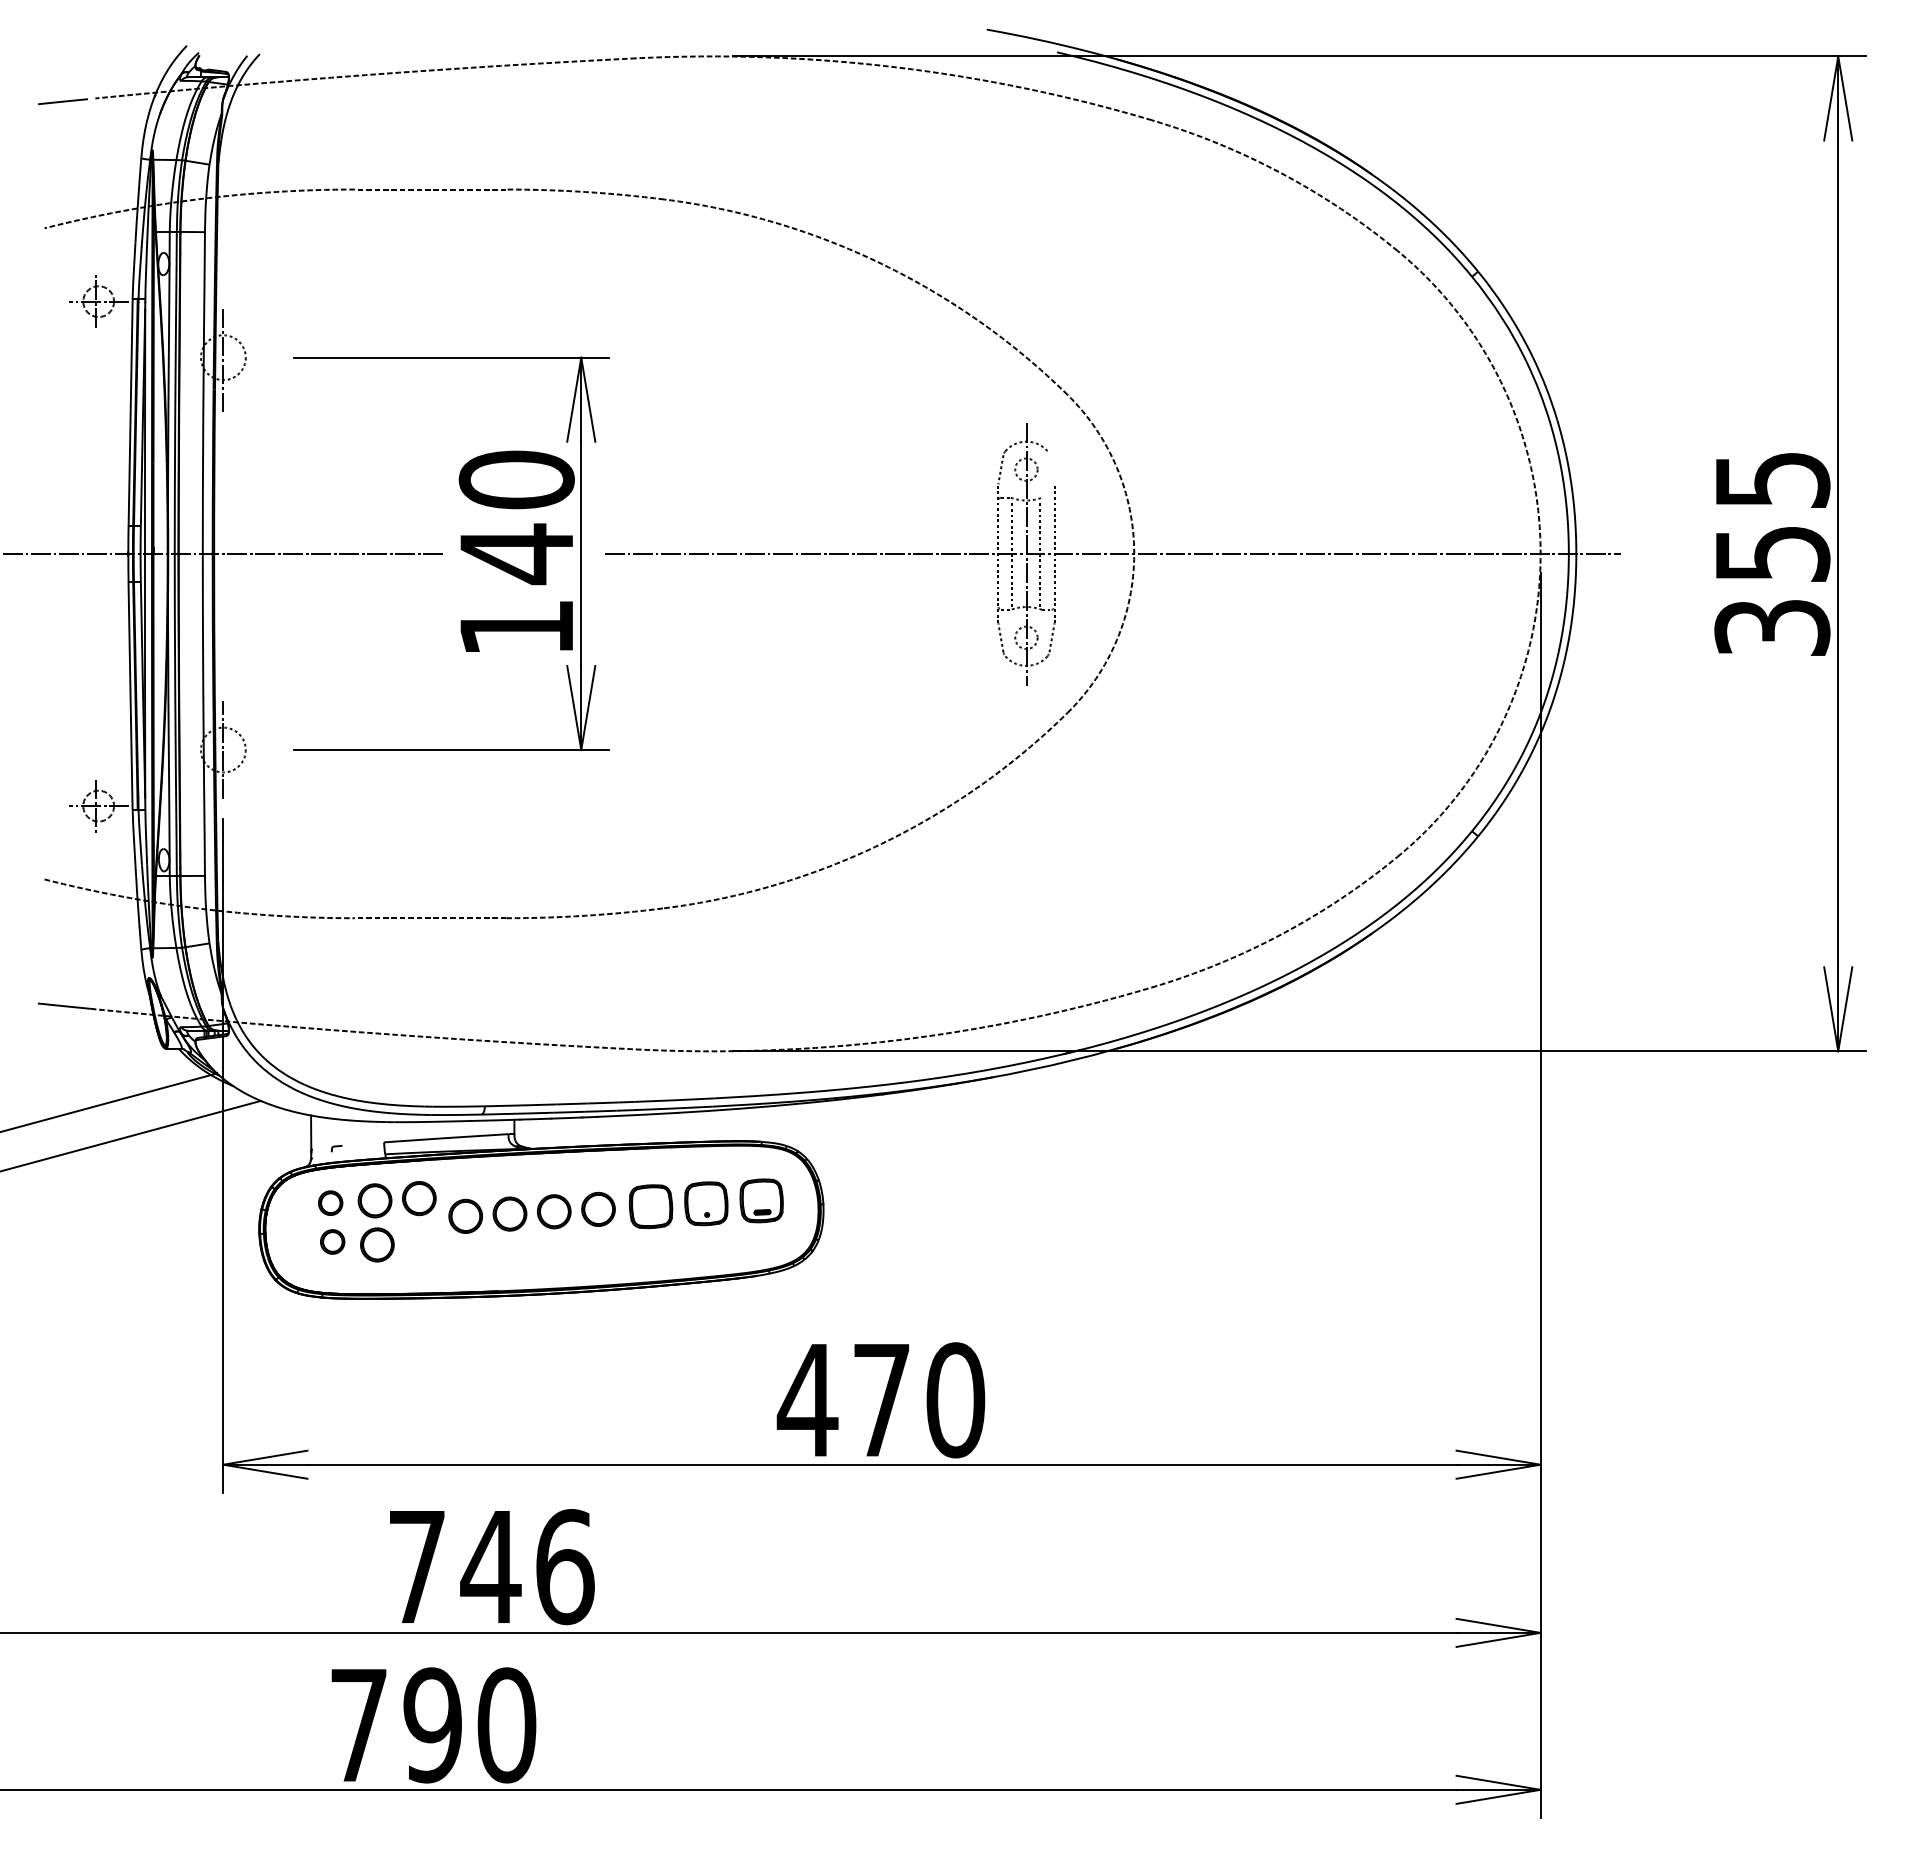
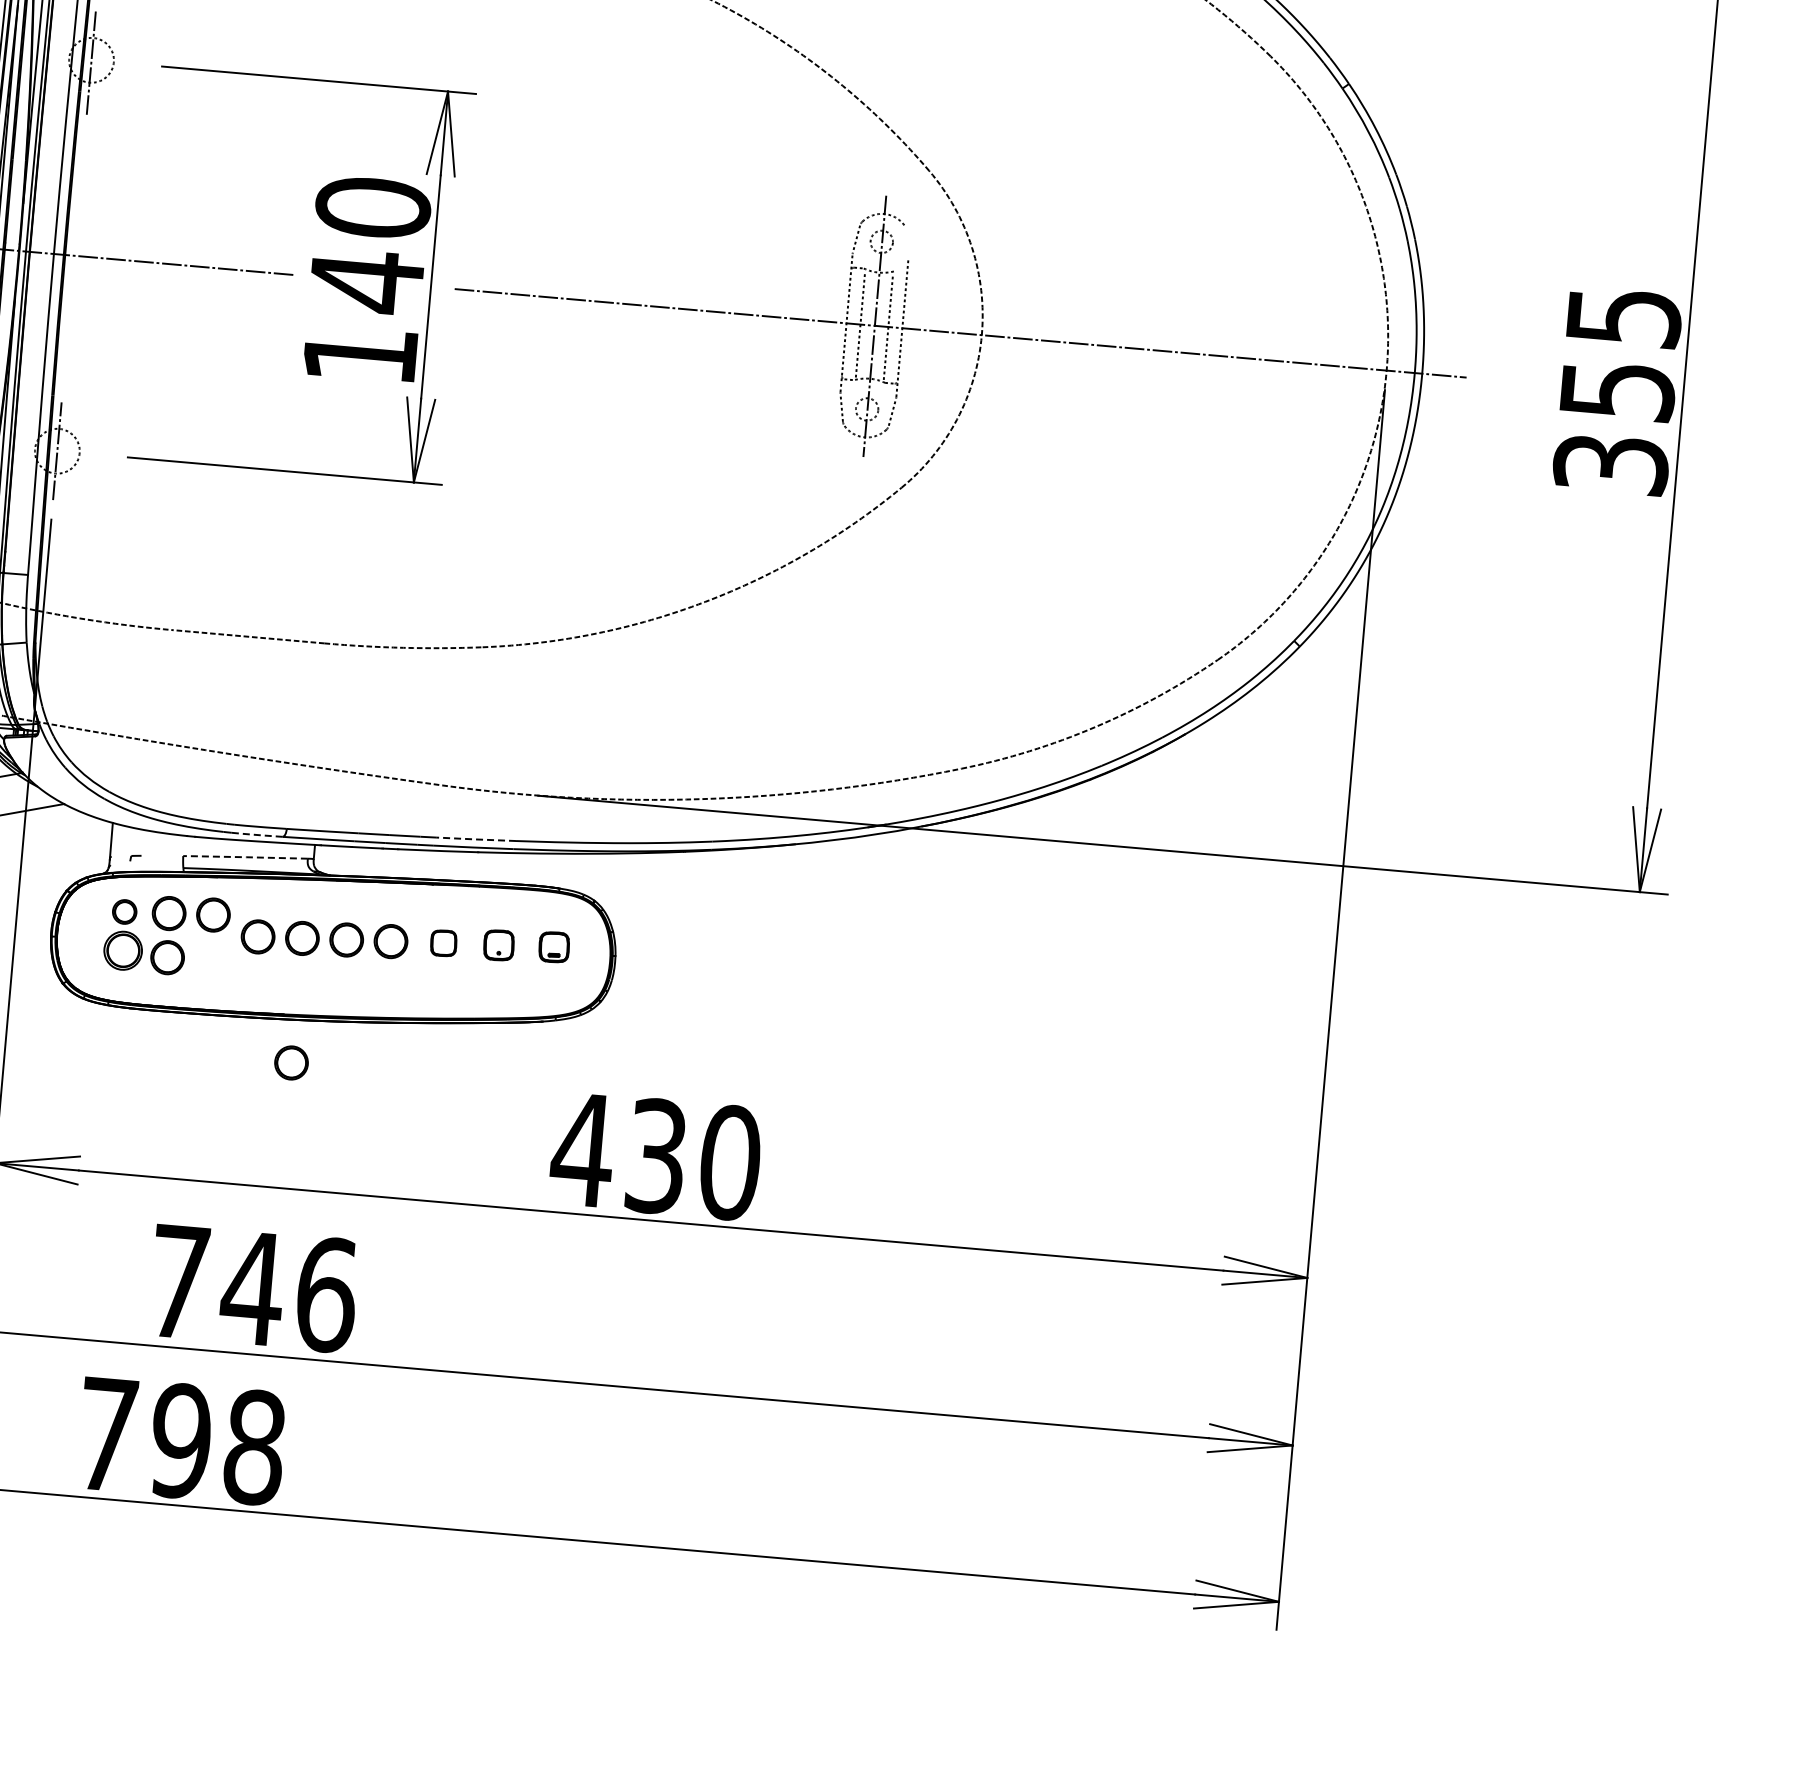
line: (674, 1100) -> (476, 839), solid -> dashed
line: (455, 1114) -> (256, 834), solid -> dashed
line: (446, 1138) -> (245, 857), solid -> dashed
part: (761, 1200) -> (554, 946), size x0.7
part: (706, 1203) -> (499, 945), size x0.7
part: (651, 1206) -> (444, 943), size x0.6
part: (332, 1241) -> (123, 950), size x1.6
part: (509, 1338) -> (291, 1062), added
text: (881, 1400) -> (656, 1156), 470 -> 430
text: (506, 1725) -> (254, 1447), 790 -> 798

